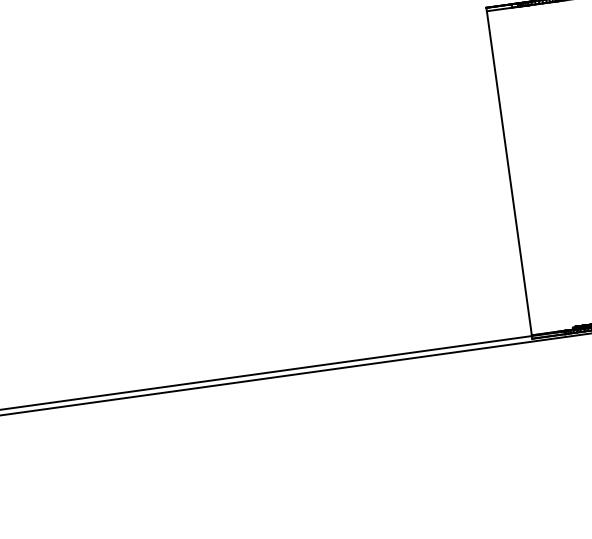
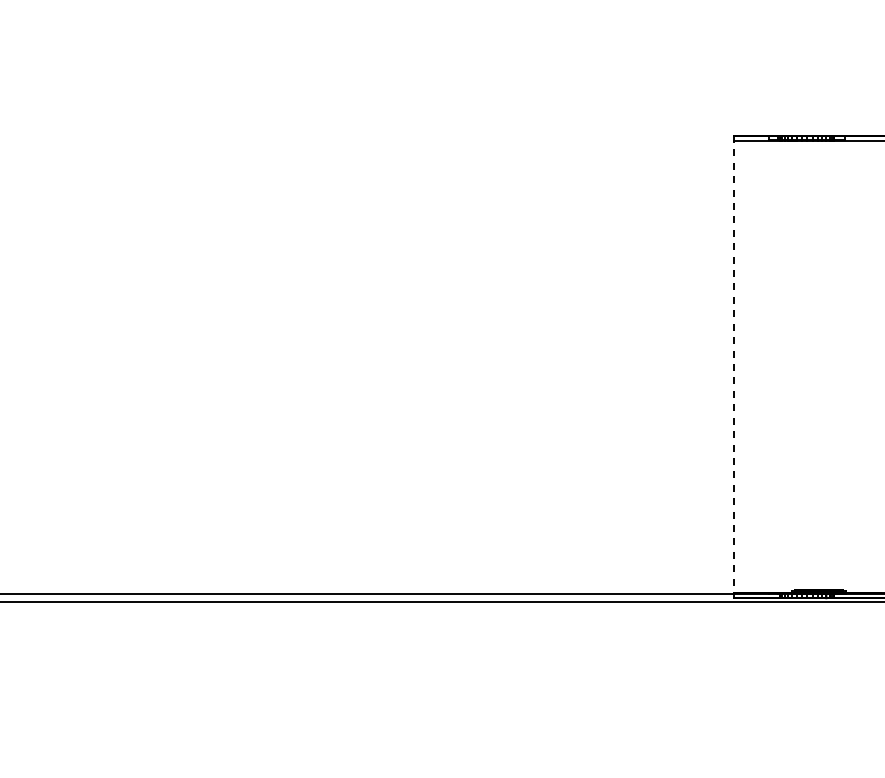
line: (509, 173) -> (734, 367), solid -> dashed

